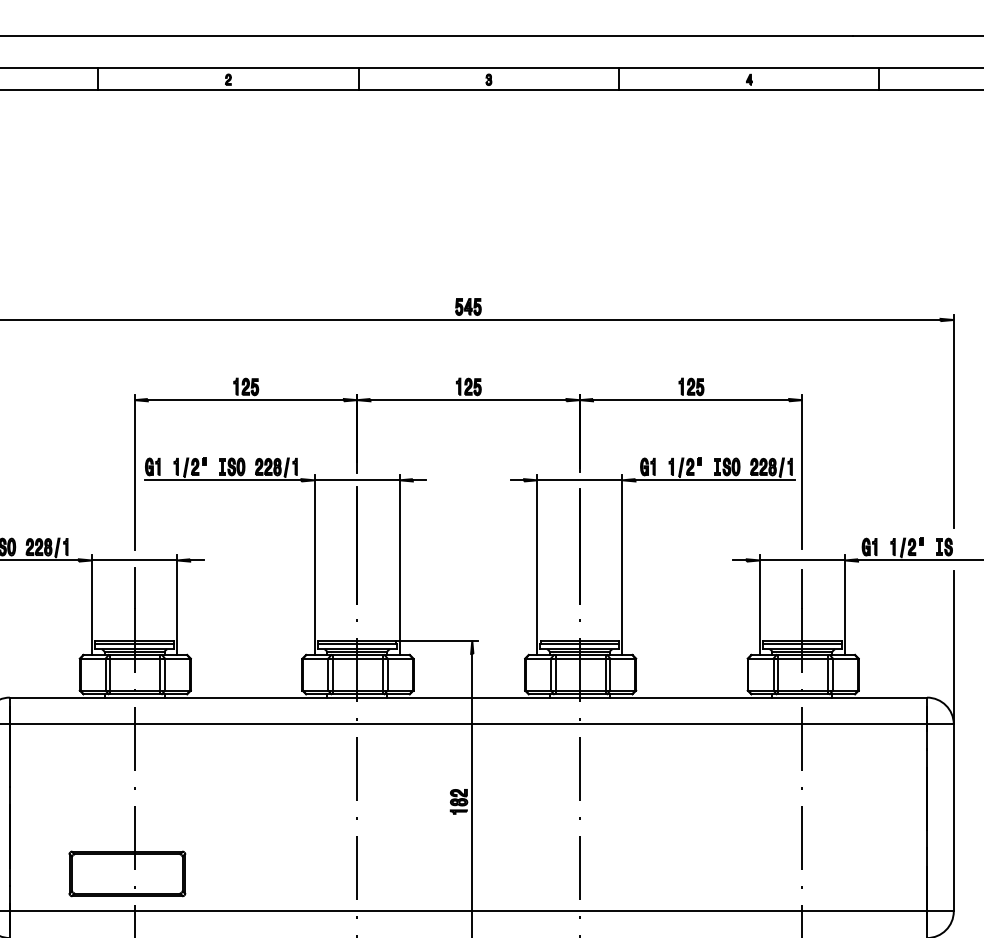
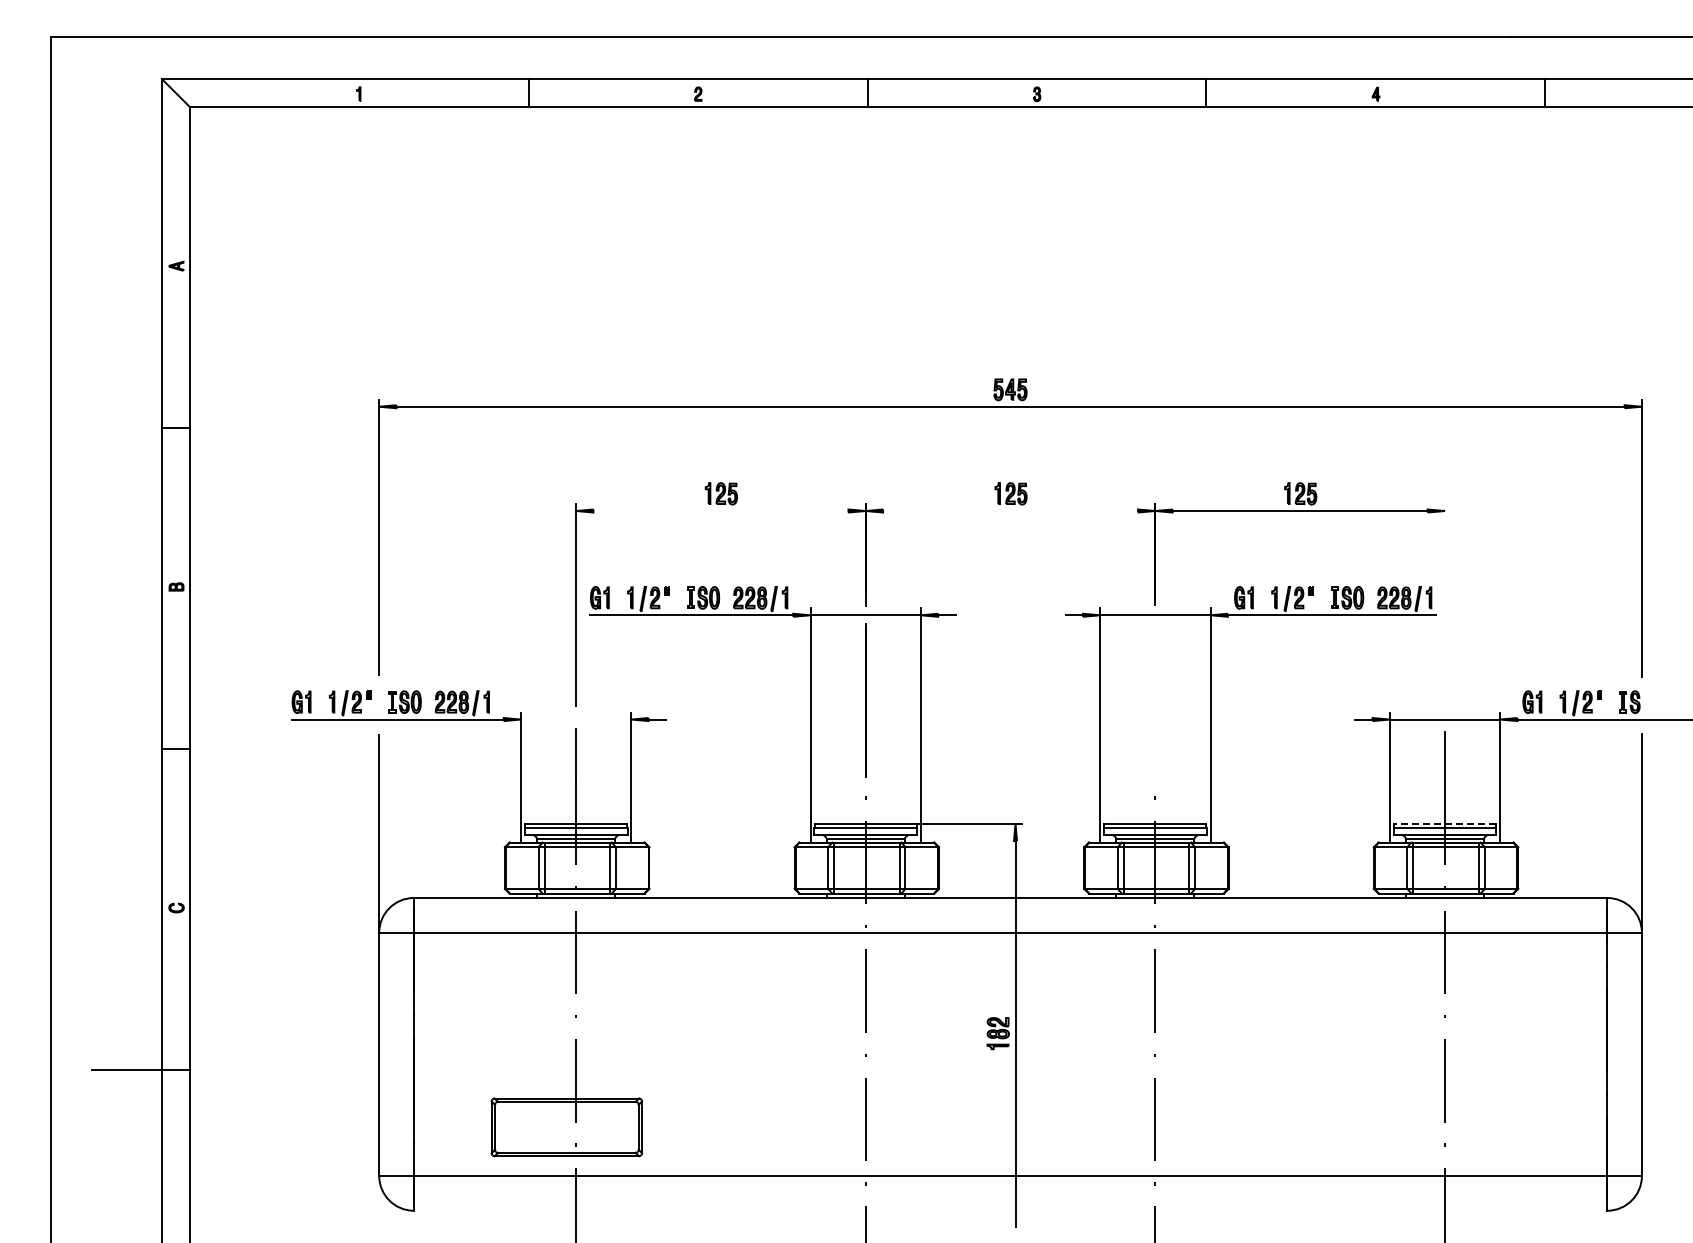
line: (245, 400) -> (720, 511), removed
line: (468, 400) -> (1010, 511), removed
line: (802, 472) -> (1445, 604), removed
line: (579, 546) -> (1154, 701), removed
line: (134, 560) -> (576, 719), removed
line: (802, 640) -> (1445, 823), solid -> dashed

